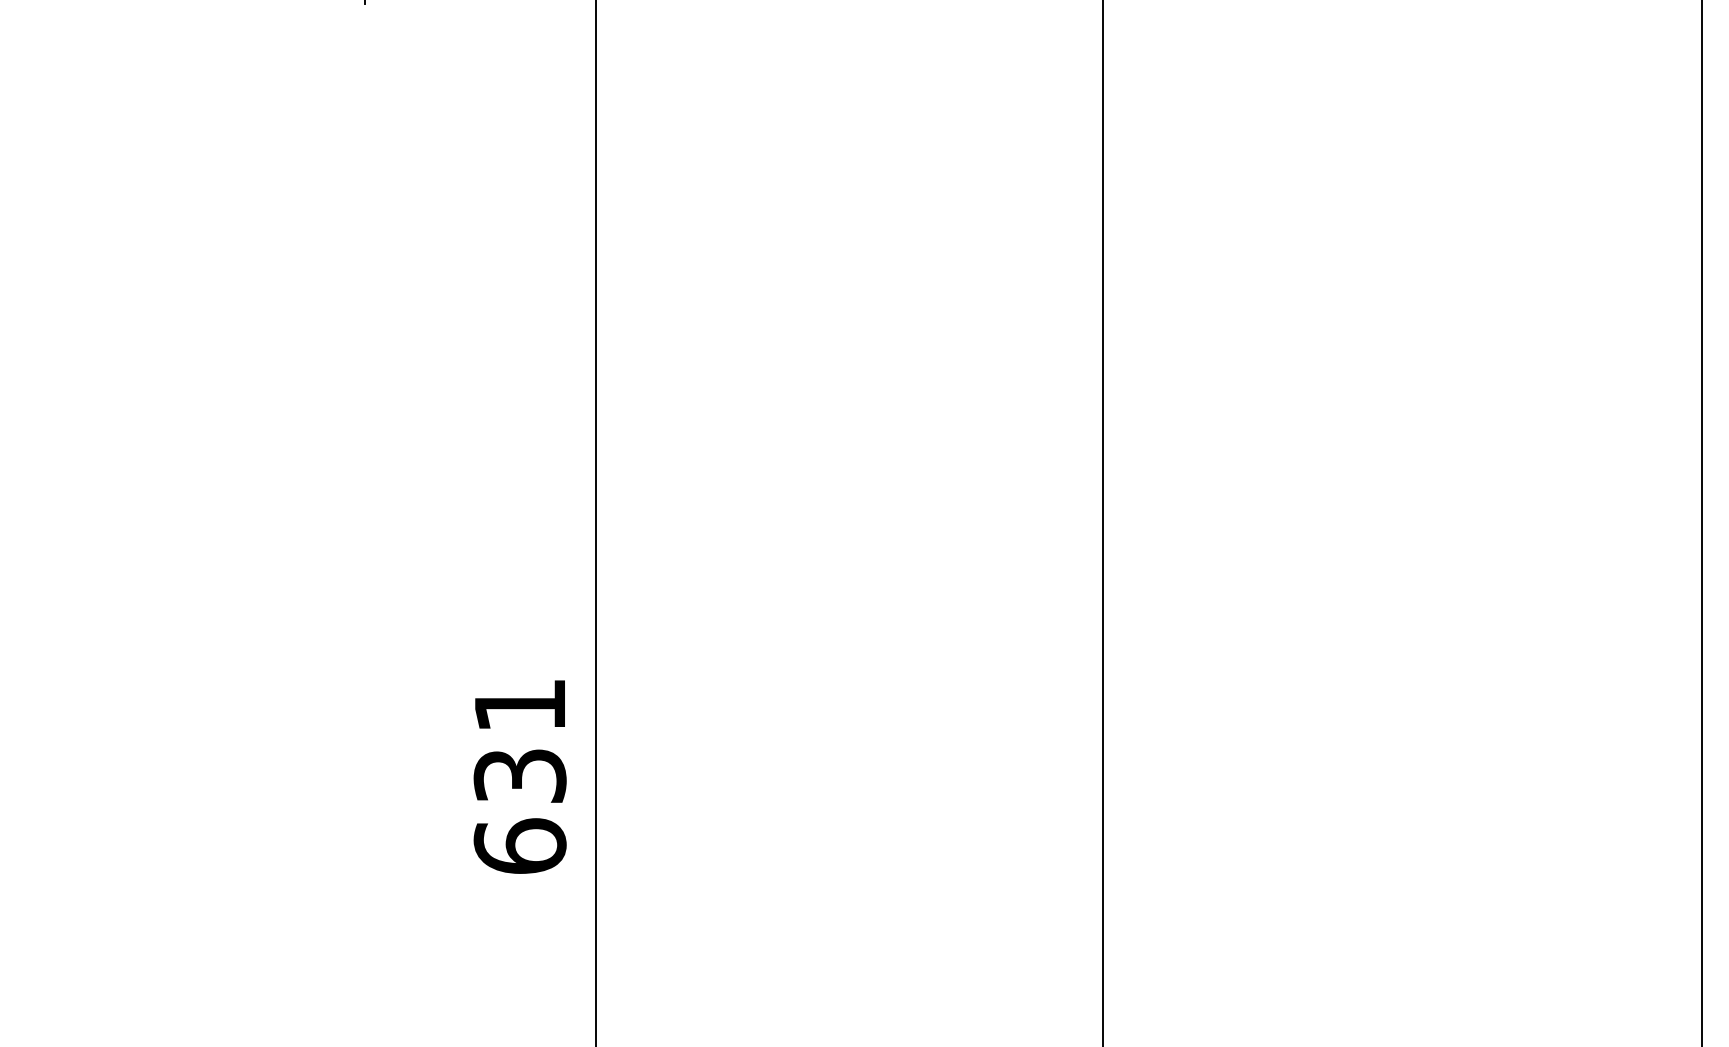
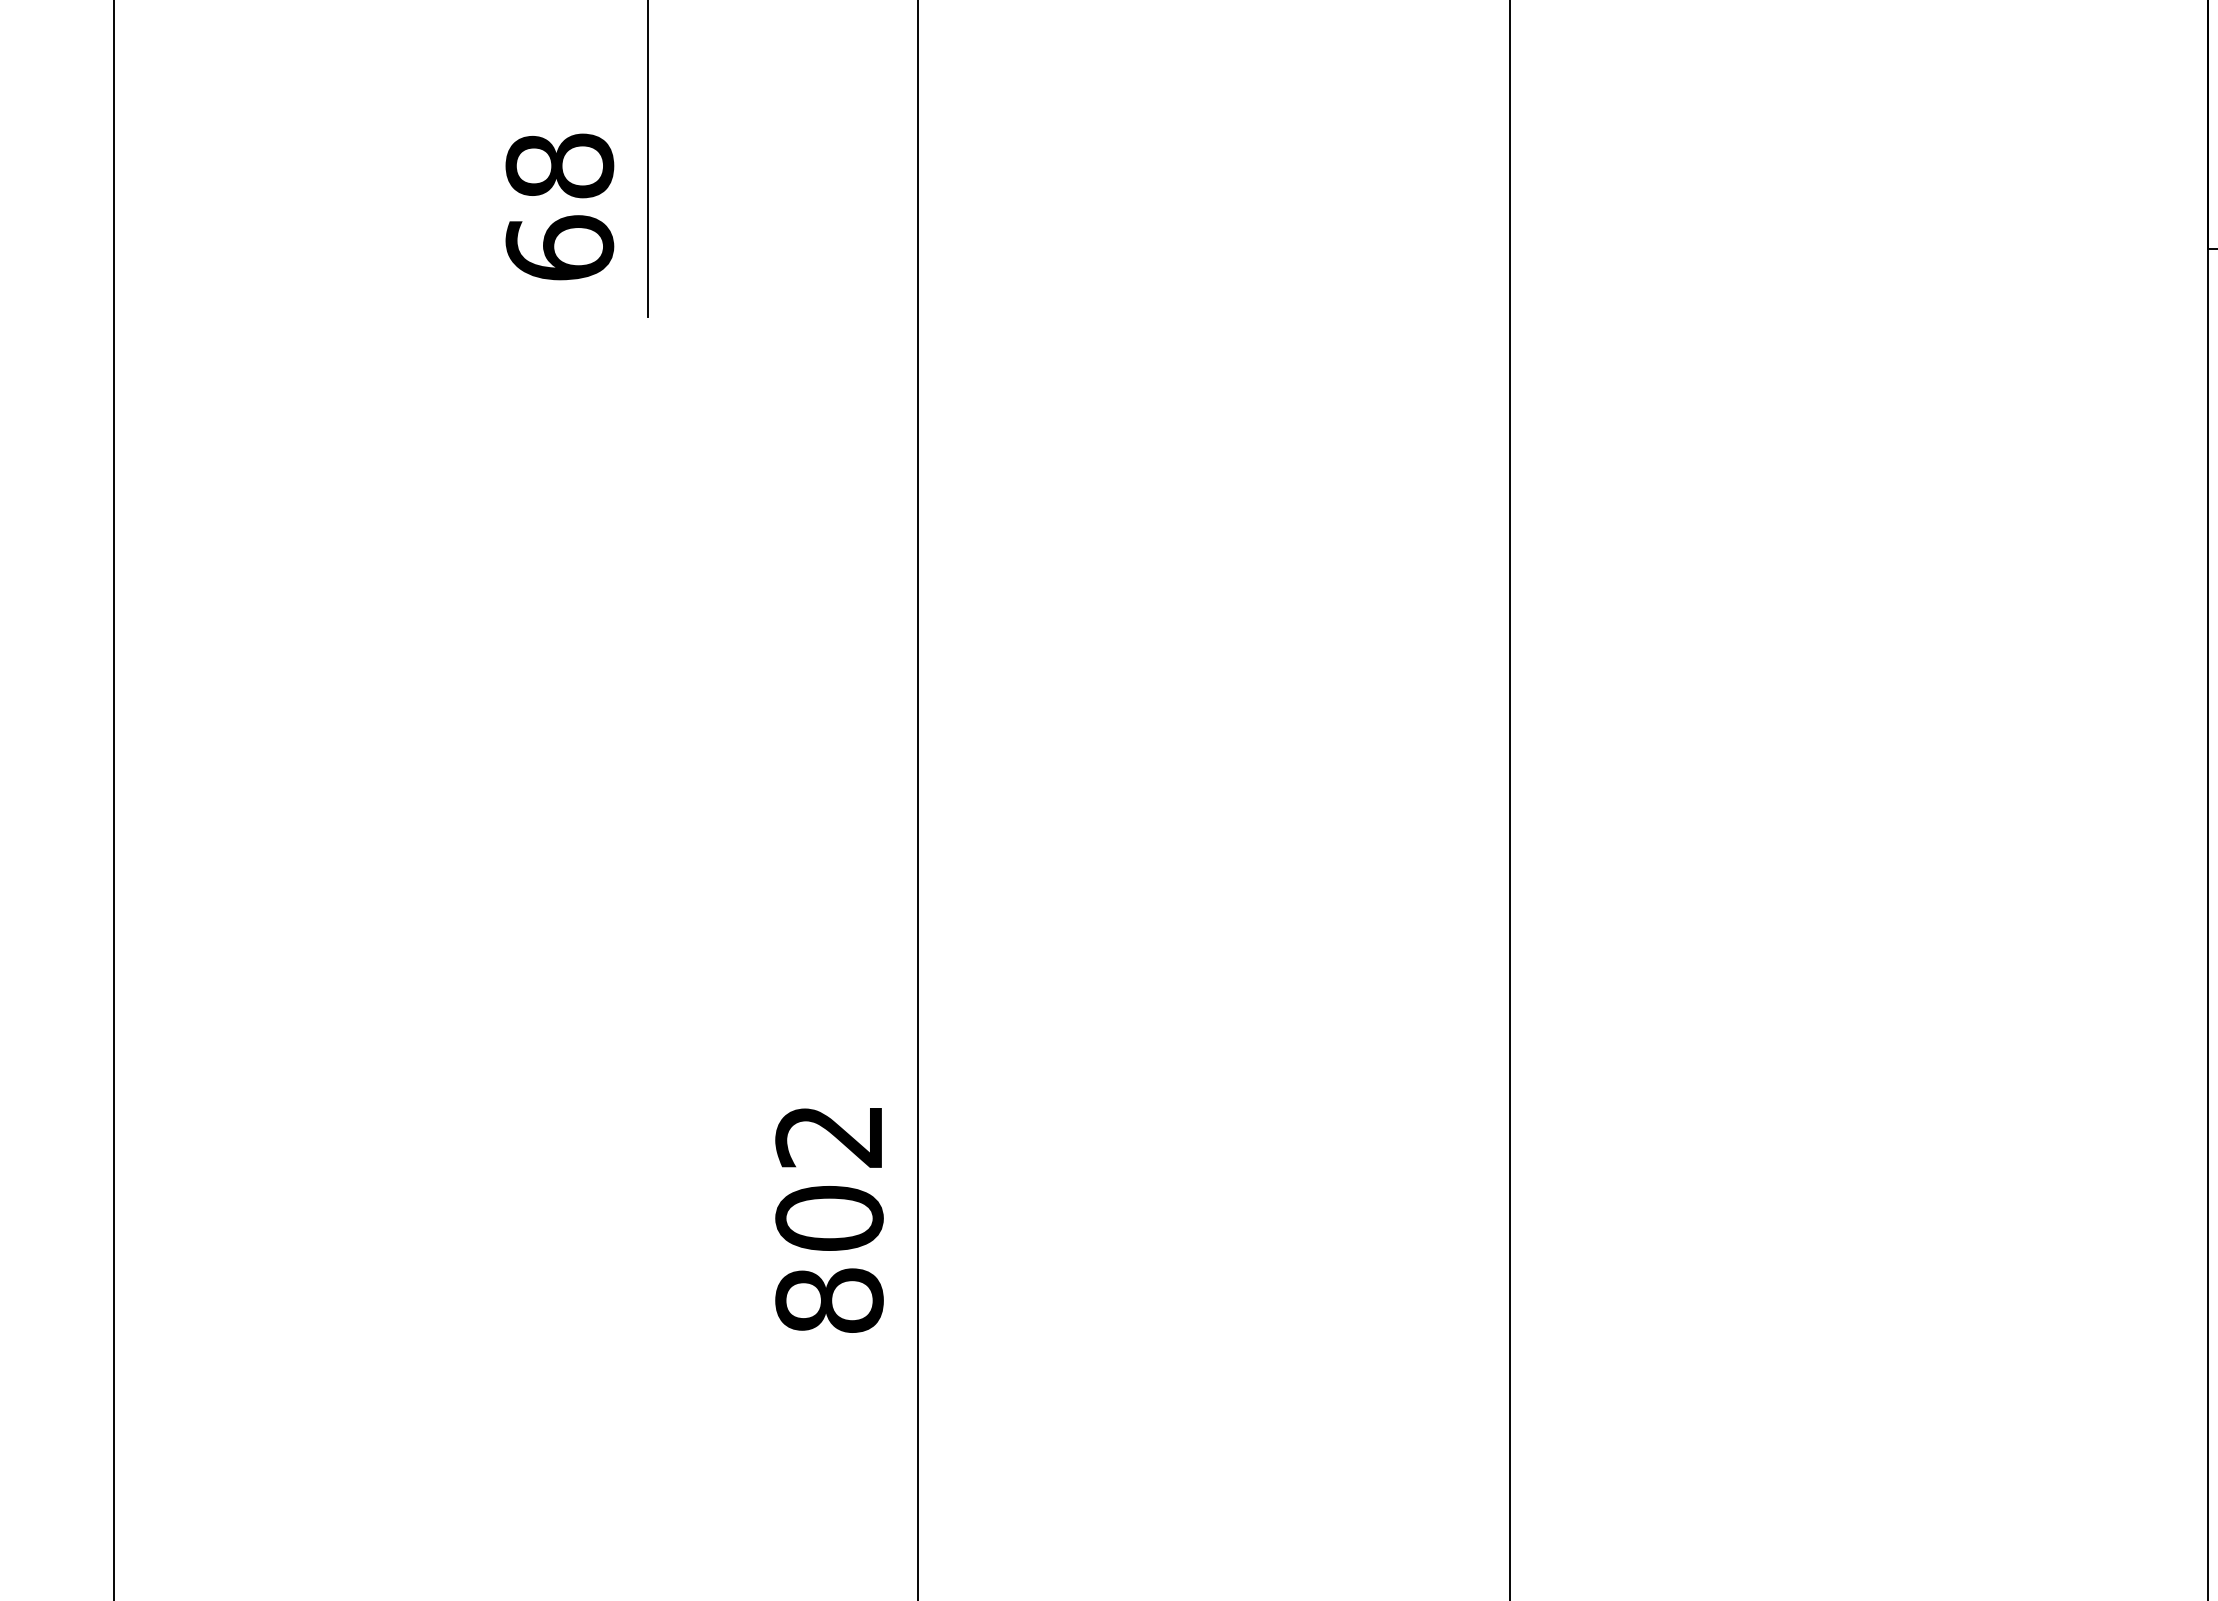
text: (520, 776) -> (829, 1219), 631 -> 802

